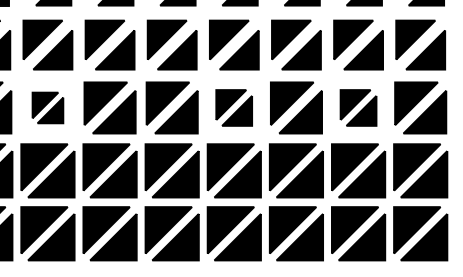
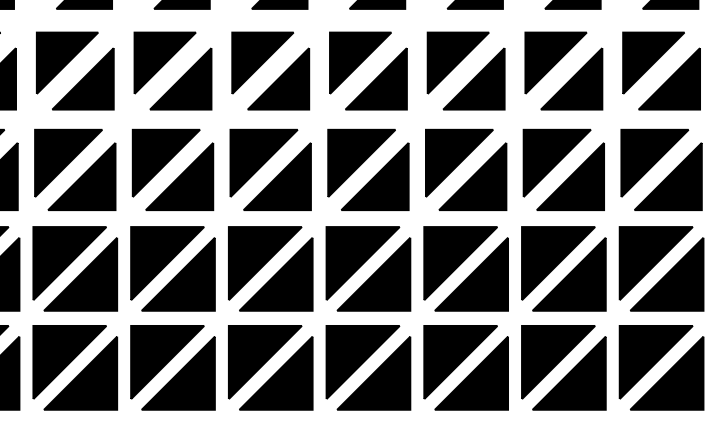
part: (47, 107) -> (74, 169), size x1.67
part: (233, 107) -> (367, 169), size x1.43
part: (358, 107) -> (563, 169), size x1.43

